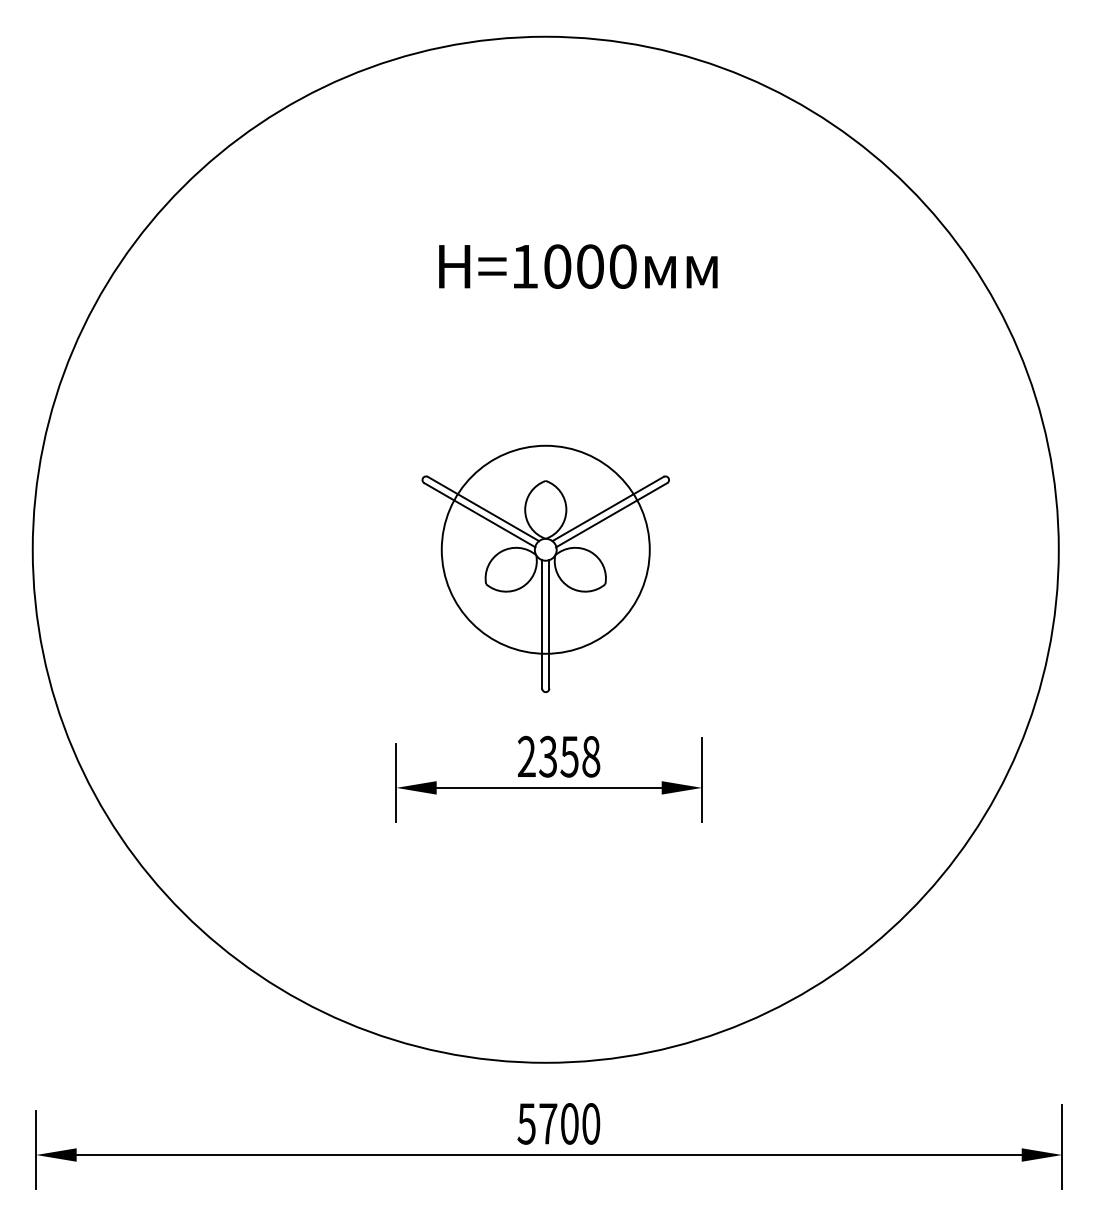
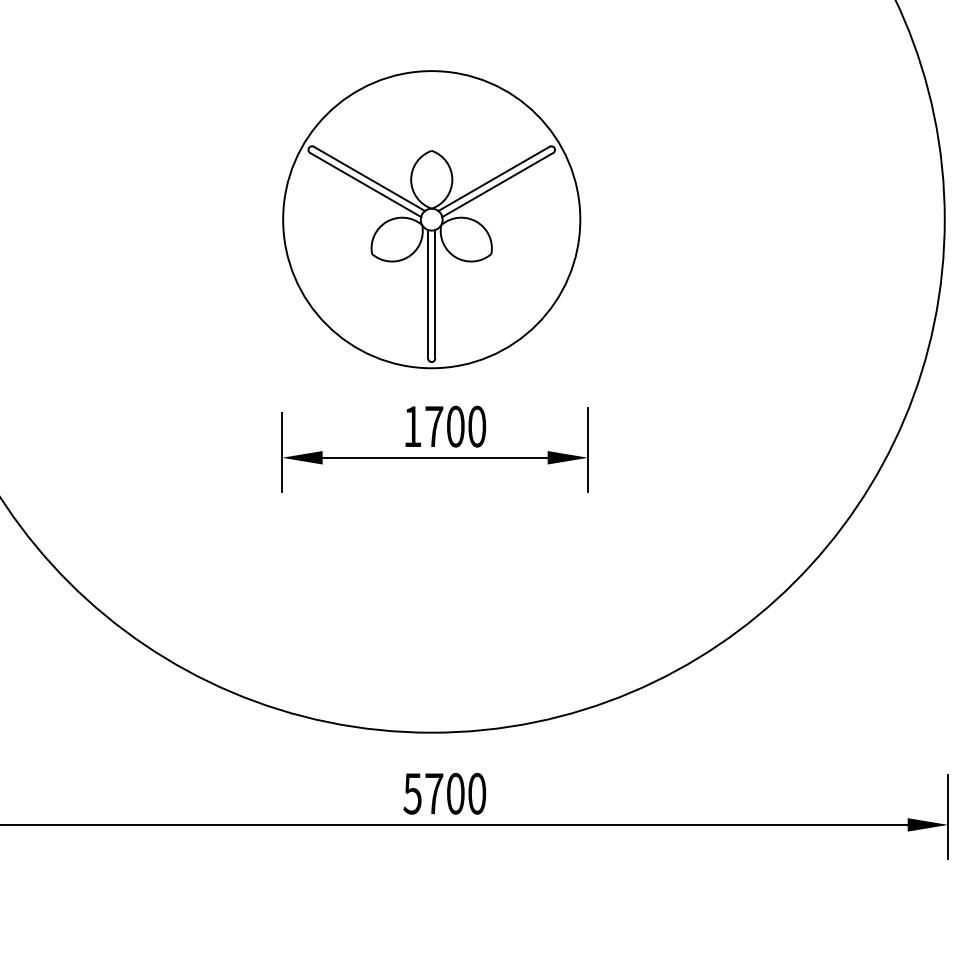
circle: (545, 549) -> (431, 219), size x1.43
text: (559, 756) -> (445, 426), 2358 -> 1700

